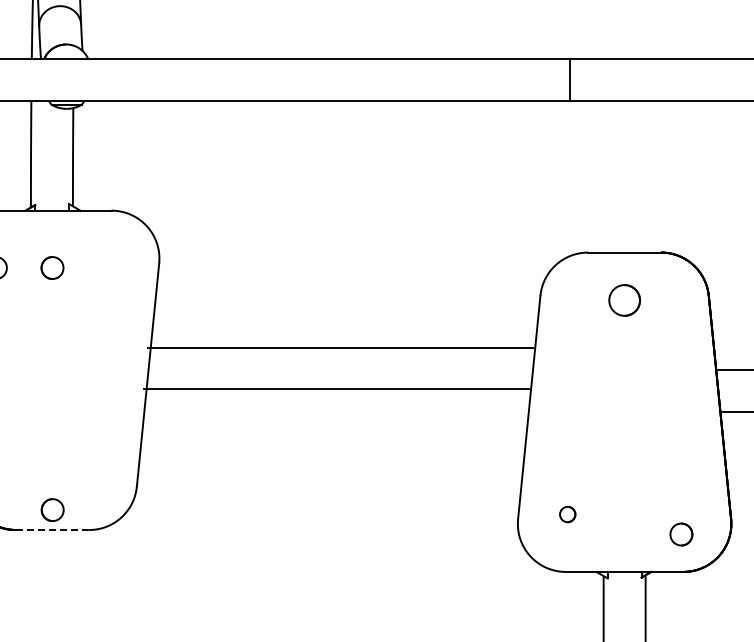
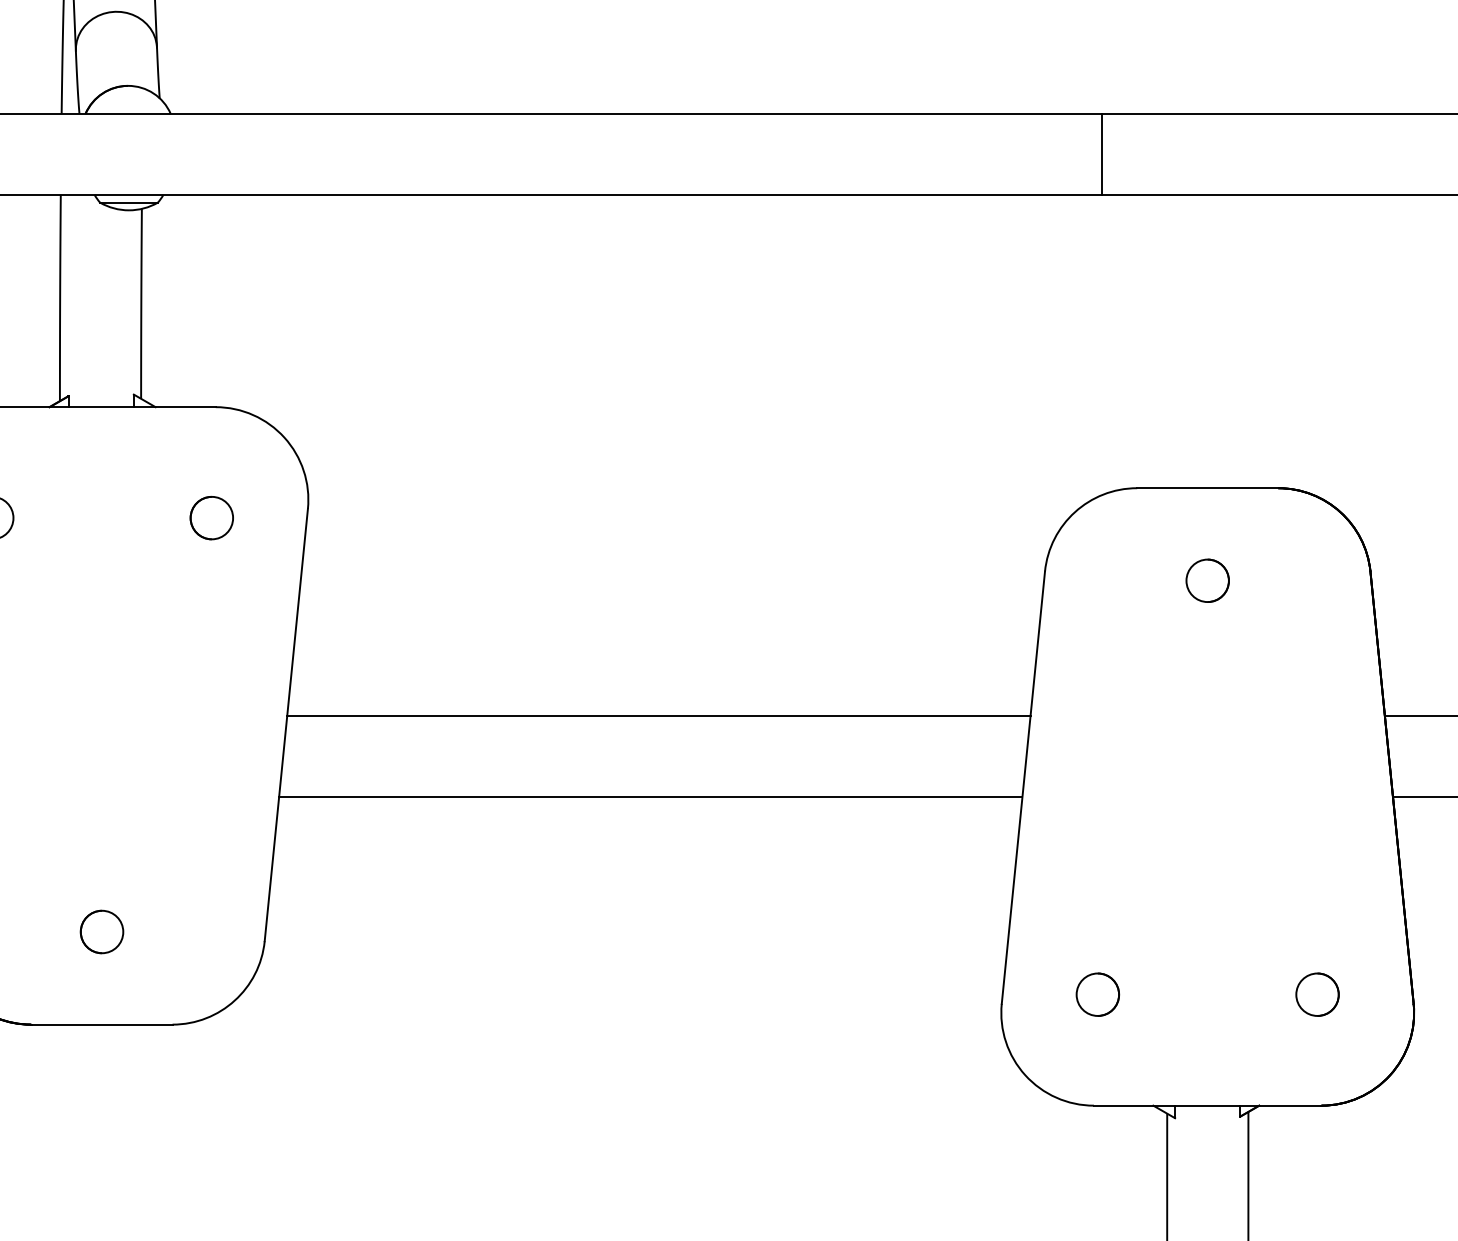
part: (52, 267) -> (211, 517), moved
part: (624, 300) -> (1207, 580), size x0.71
line: (340, 348) -> (658, 716), moved
line: (336, 389) -> (650, 797), moved
part: (52, 509) -> (101, 930), moved
part: (567, 514) -> (1097, 994), size x1.43
line: (52, 530) -> (101, 1025), dashed -> solid
part: (681, 534) -> (1317, 994), moved

